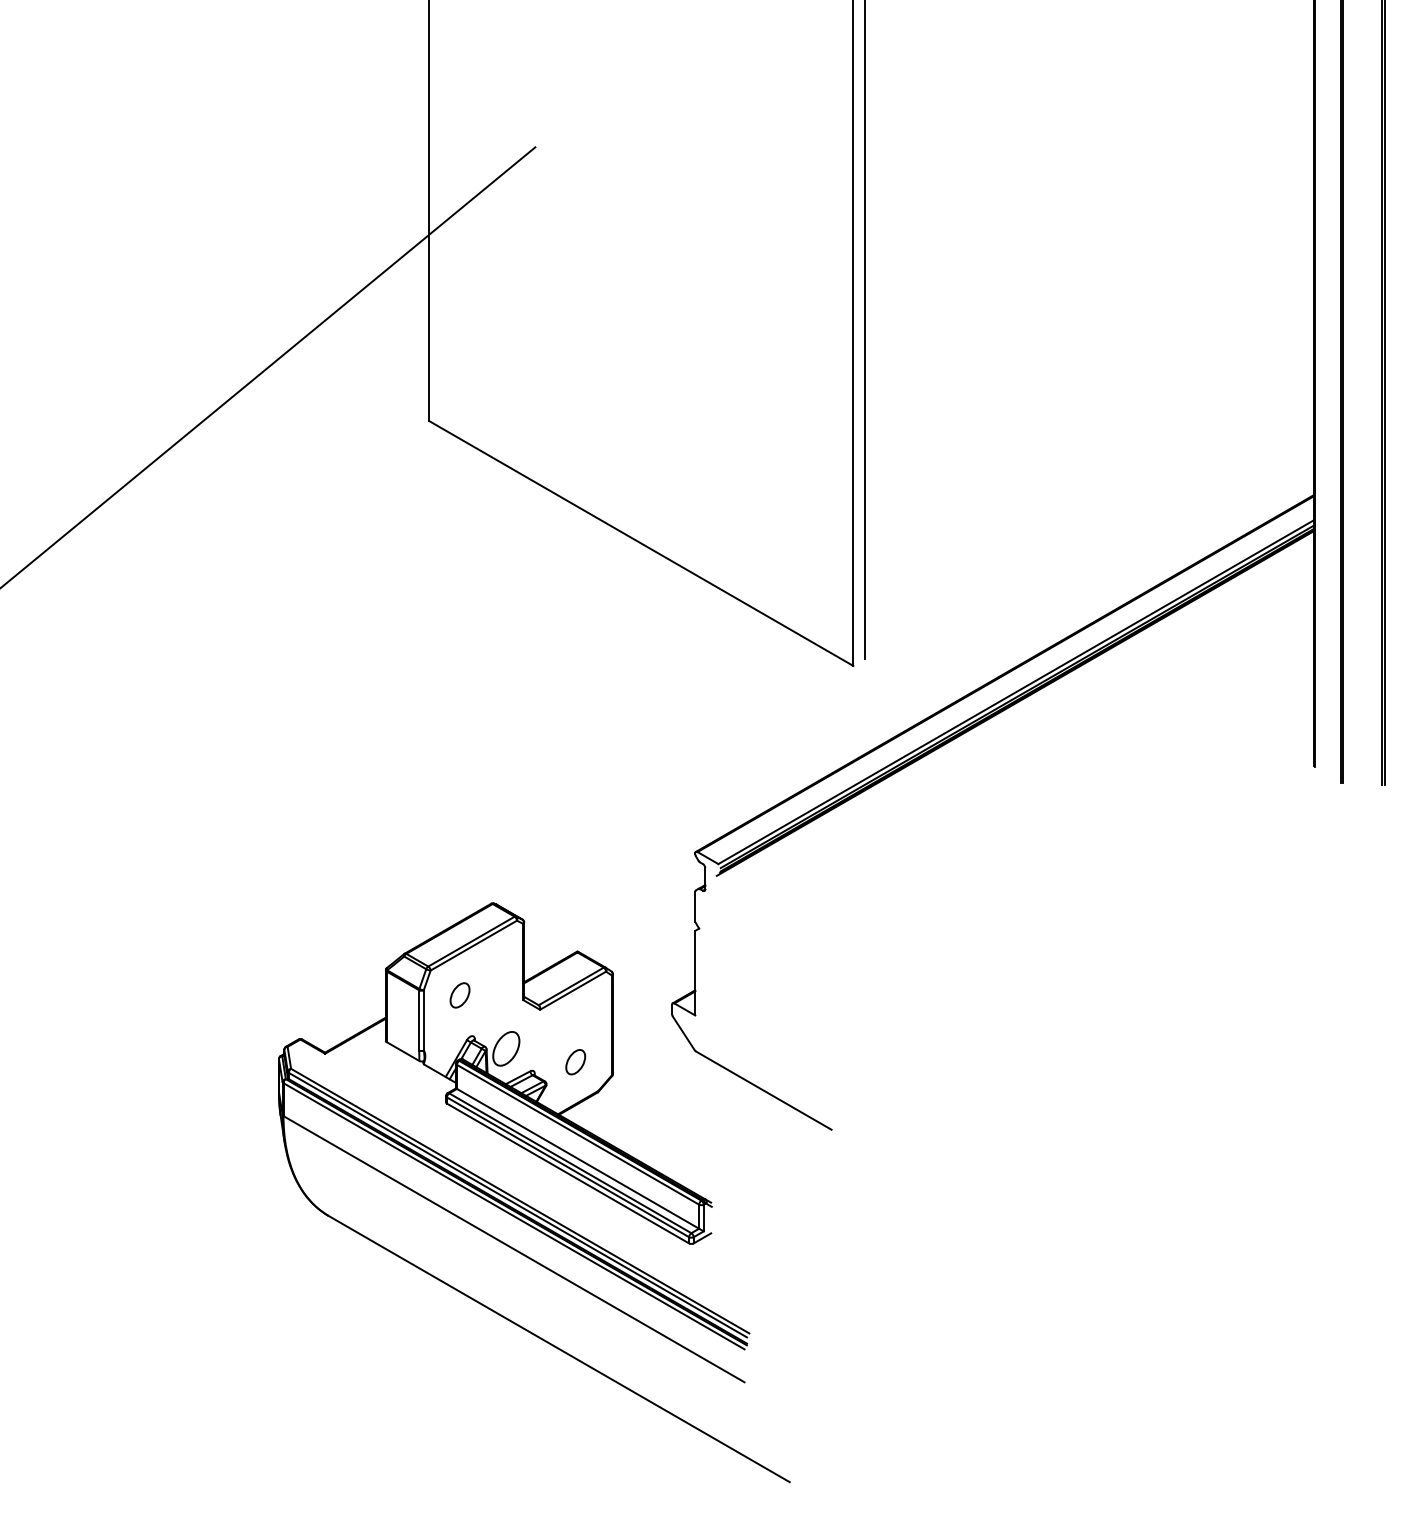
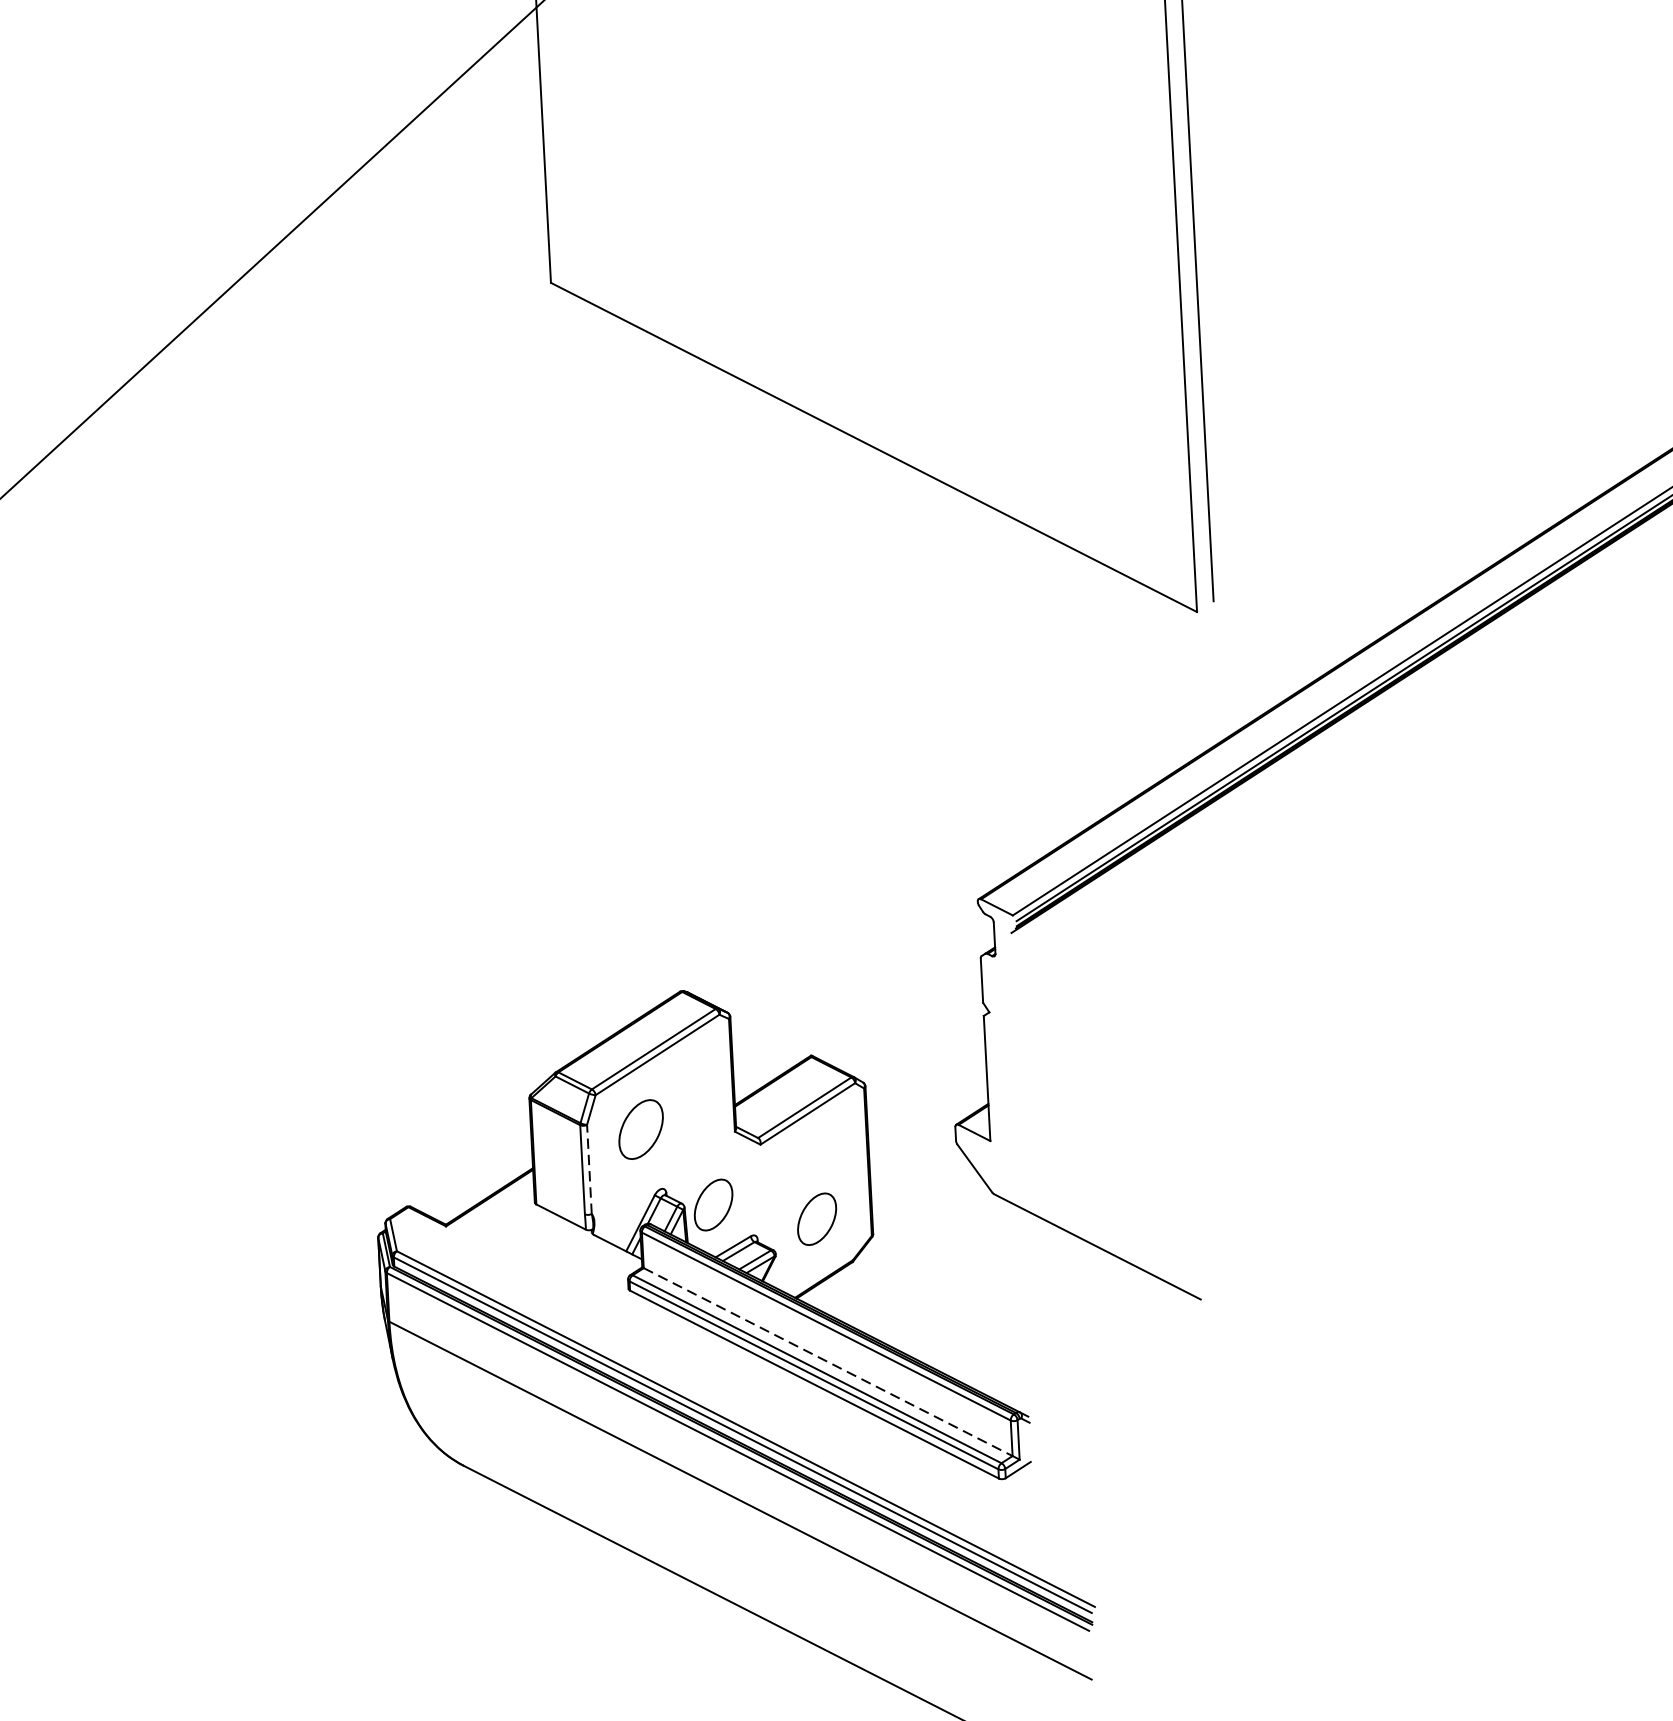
part: (459, 995) -> (640, 1129), size x1.6
line: (423, 1019) -> (588, 1168), solid -> dashed
part: (575, 1062) -> (816, 1219), size x1.4
line: (578, 1158) -> (828, 1361), solid -> dashed

